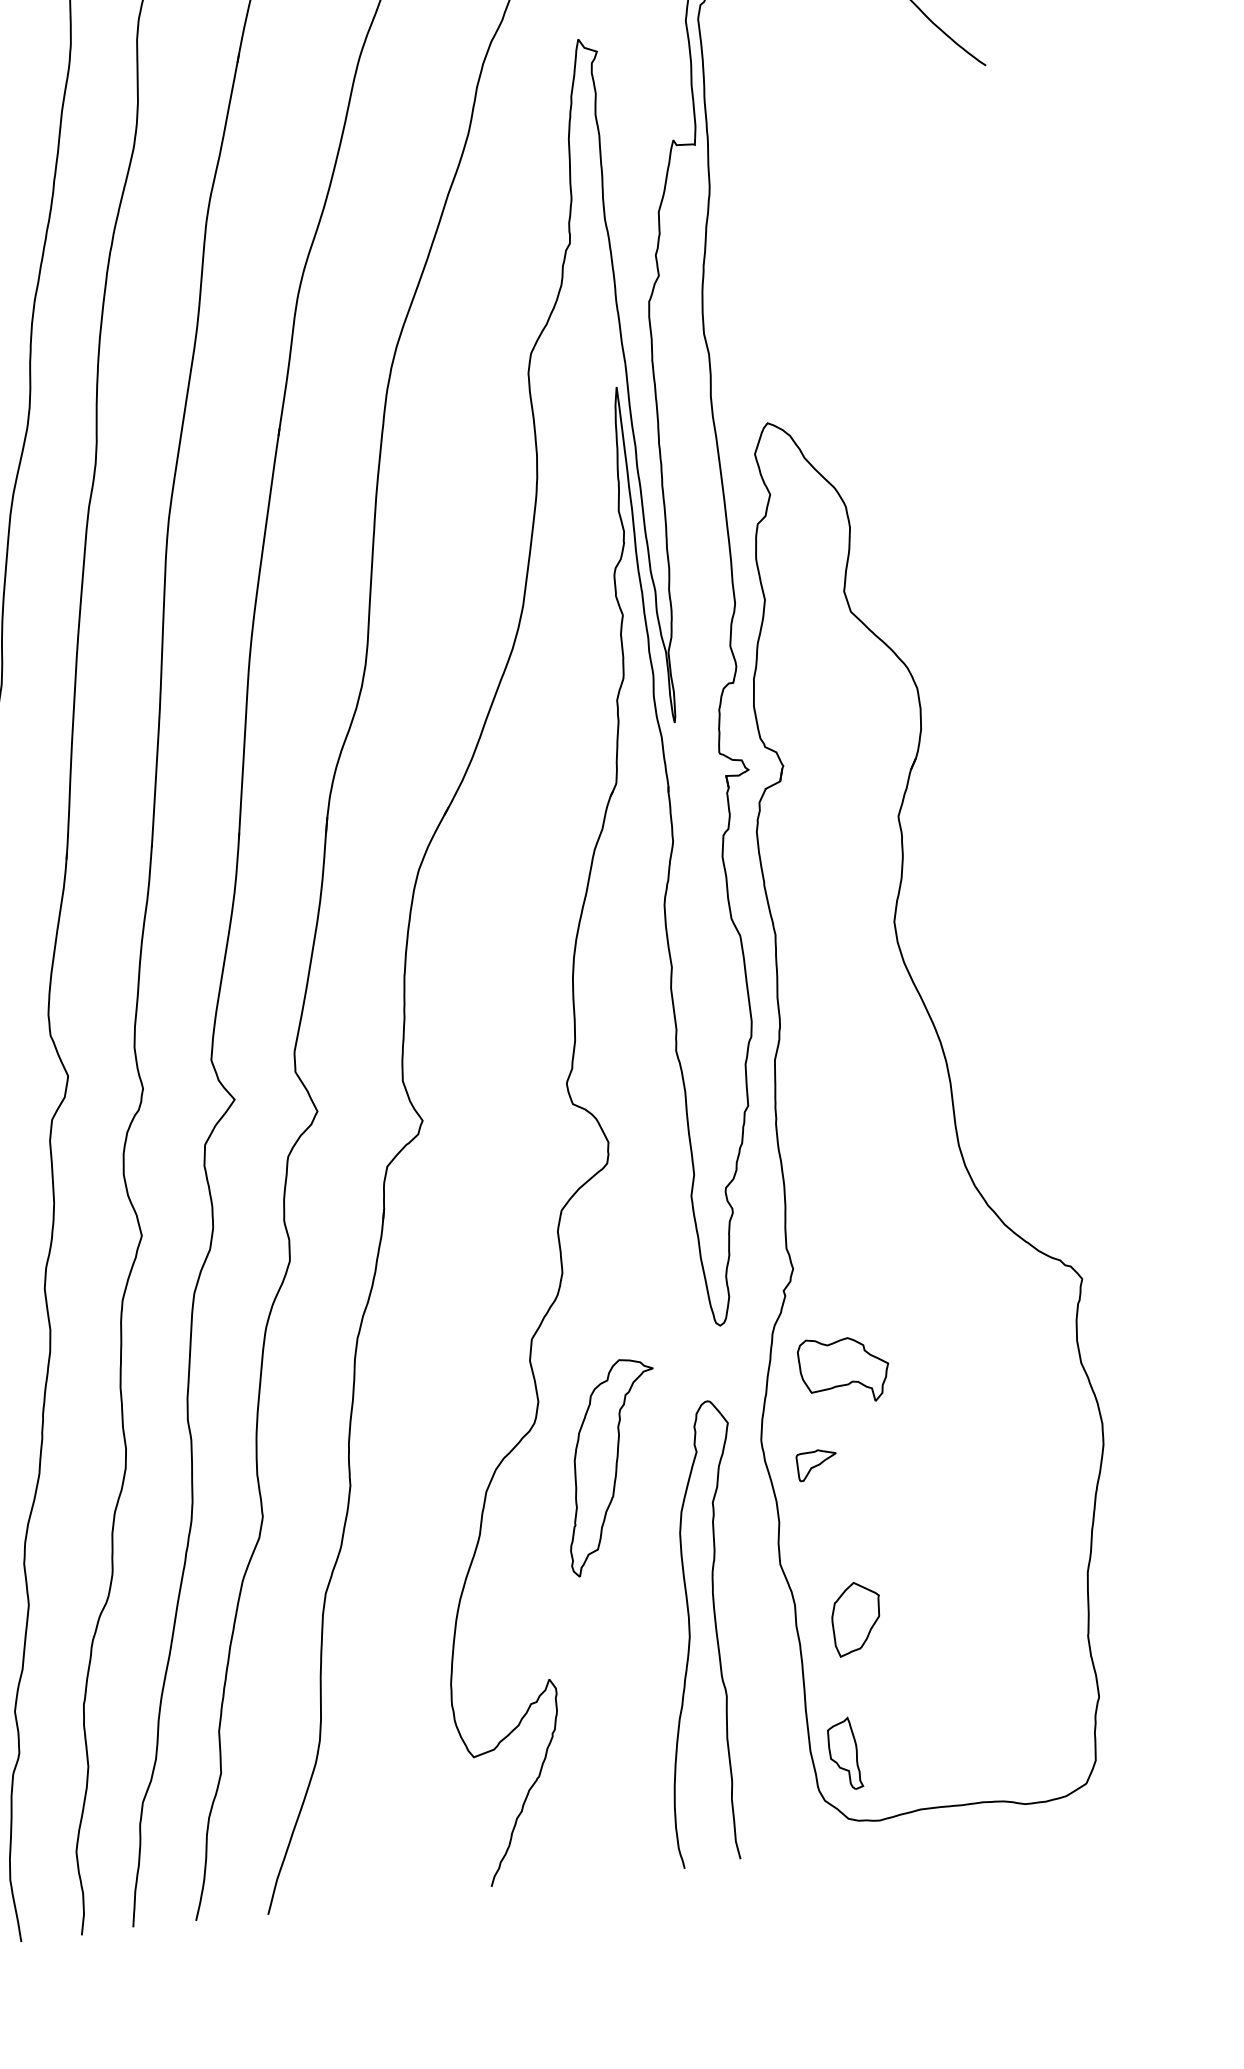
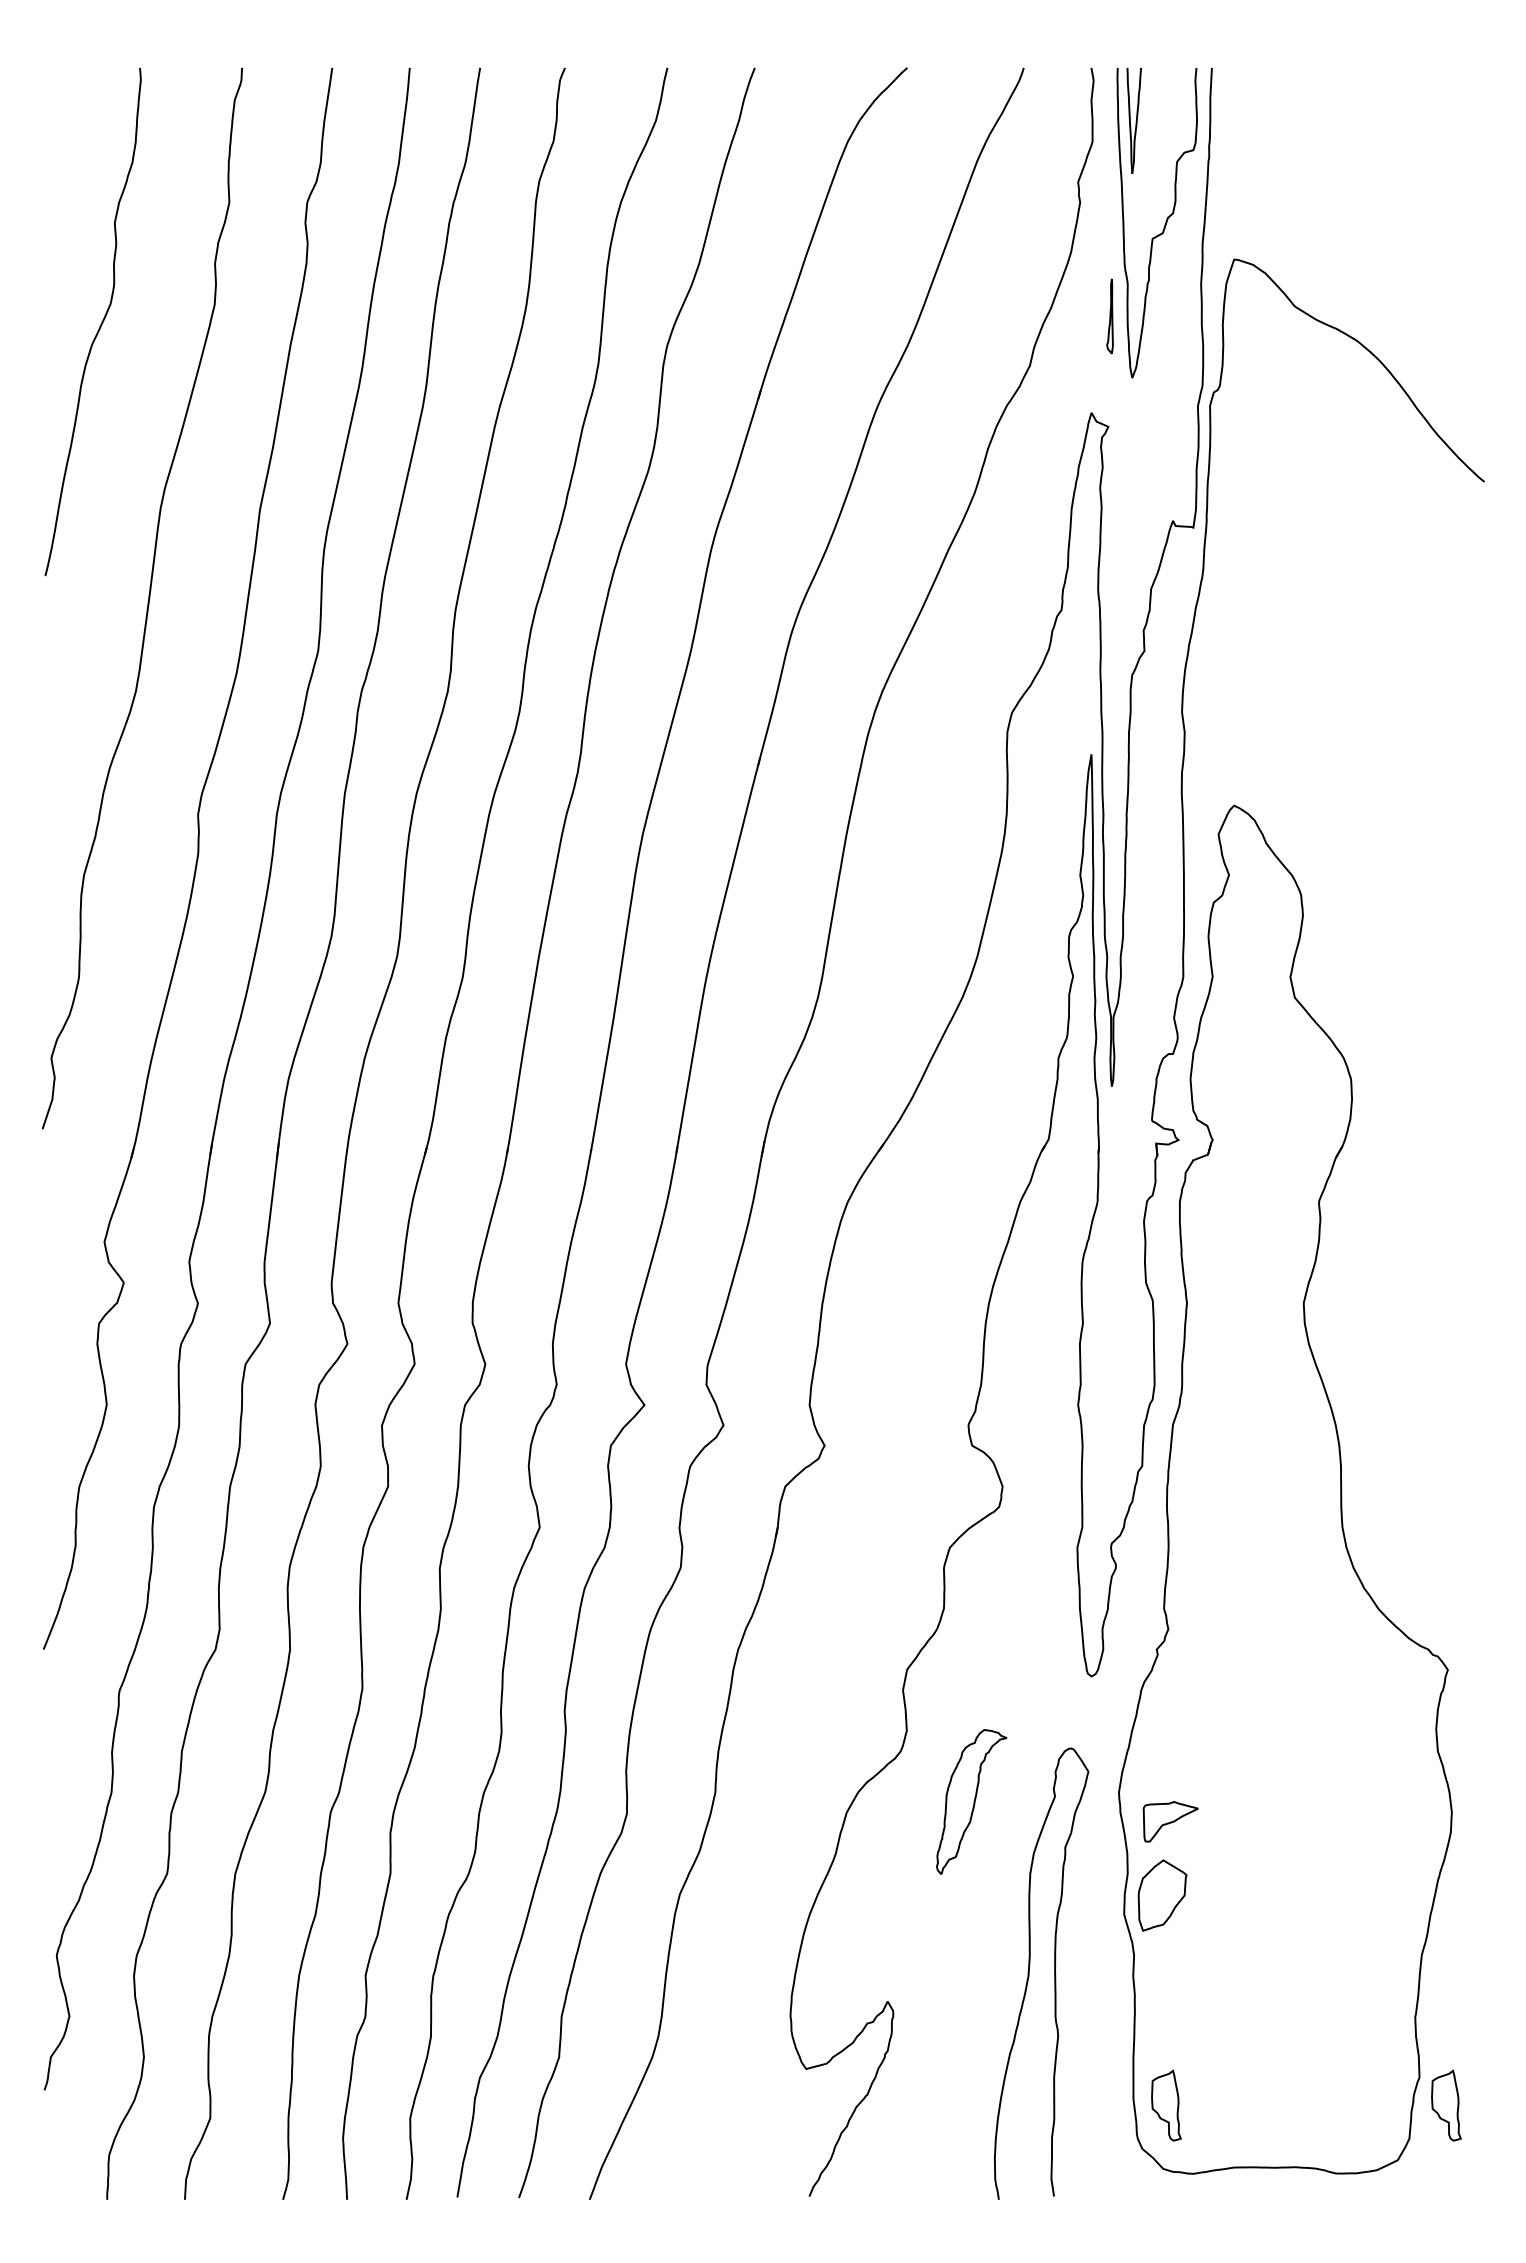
part: (844, 1369) -> (1207, 1732), removed
part: (817, 1465) -> (1170, 1822), size x1.4
part: (612, 1466) -> (971, 1801), size x0.7
part: (856, 1618) -> (1162, 1895), moved
part: (1129, 1722) -> (1446, 2105), added

